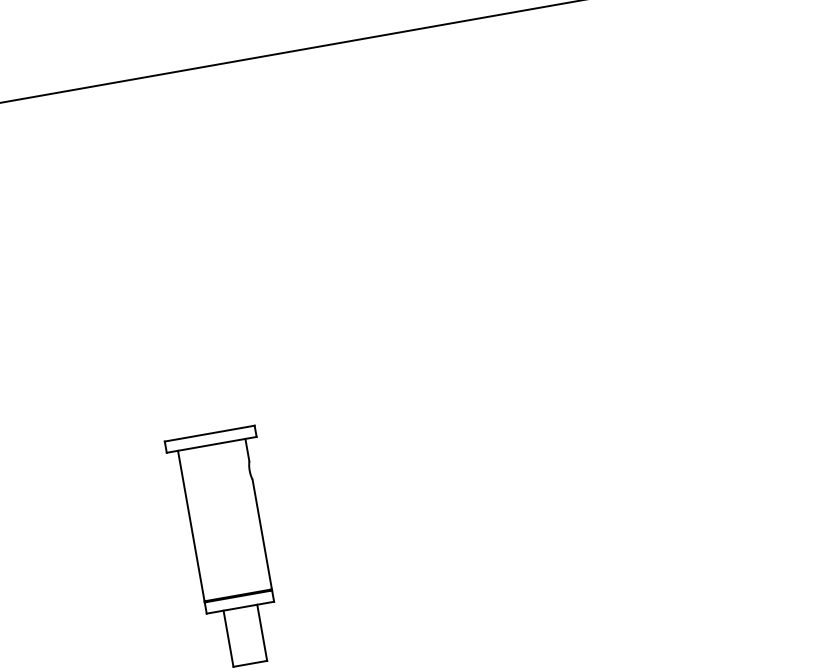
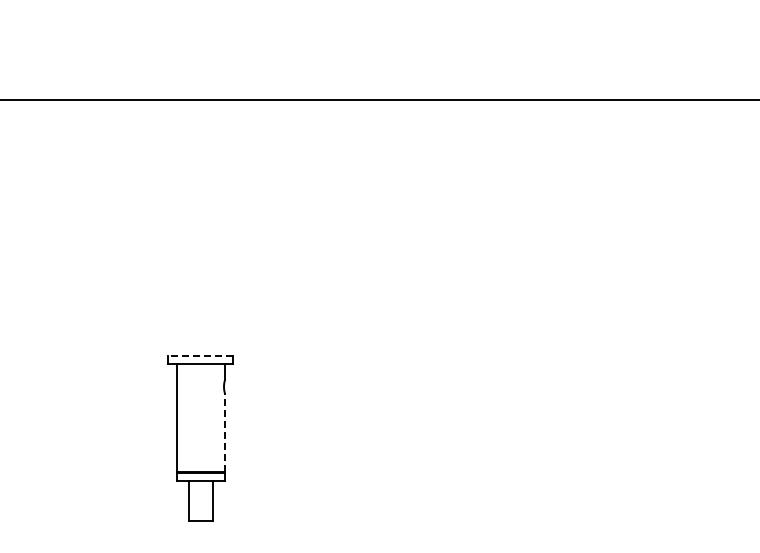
line: (209, 434) -> (200, 356), solid -> dashed
line: (261, 534) -> (224, 432), solid -> dashed

